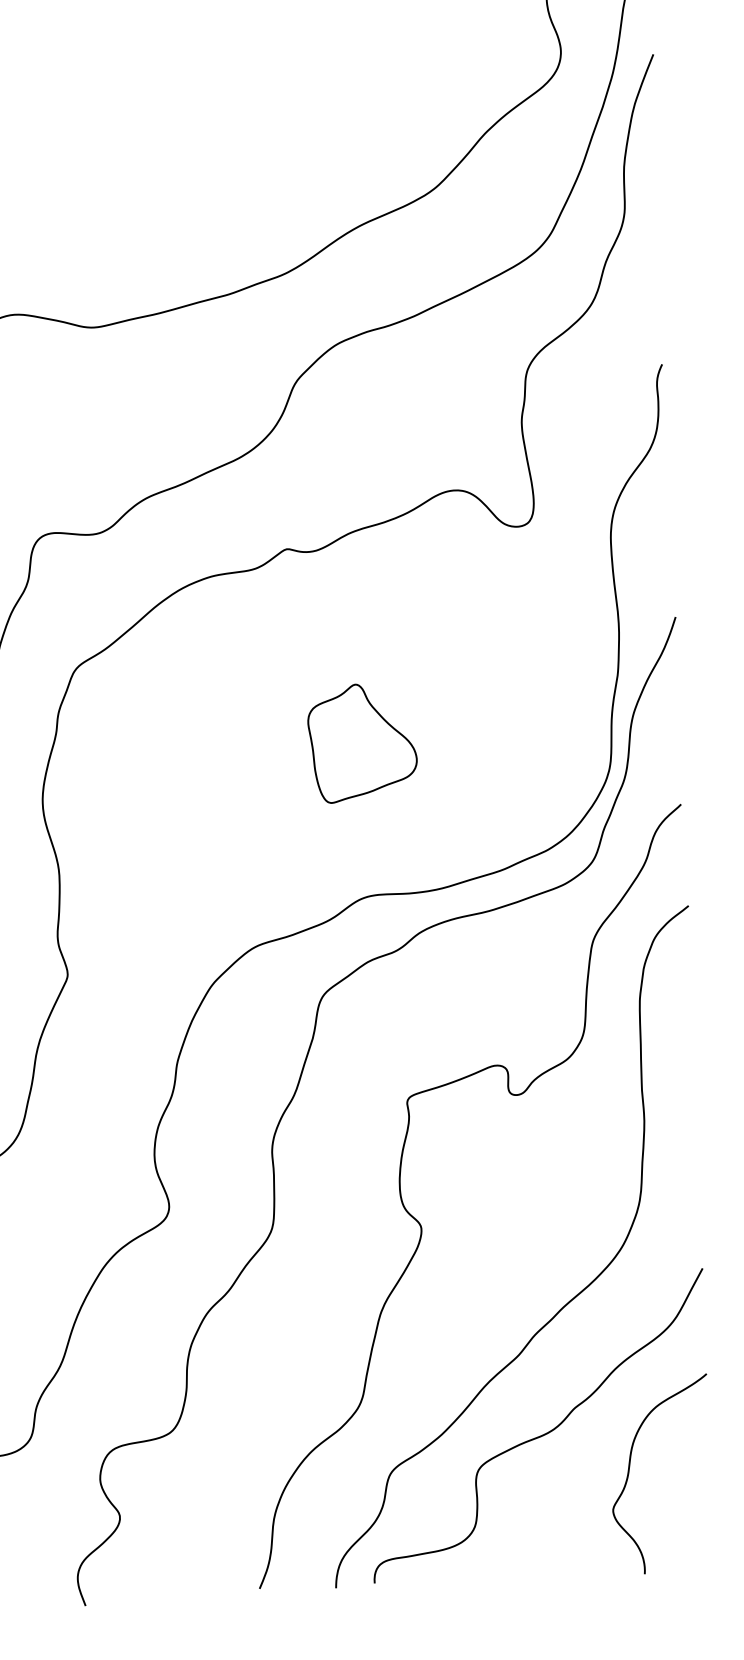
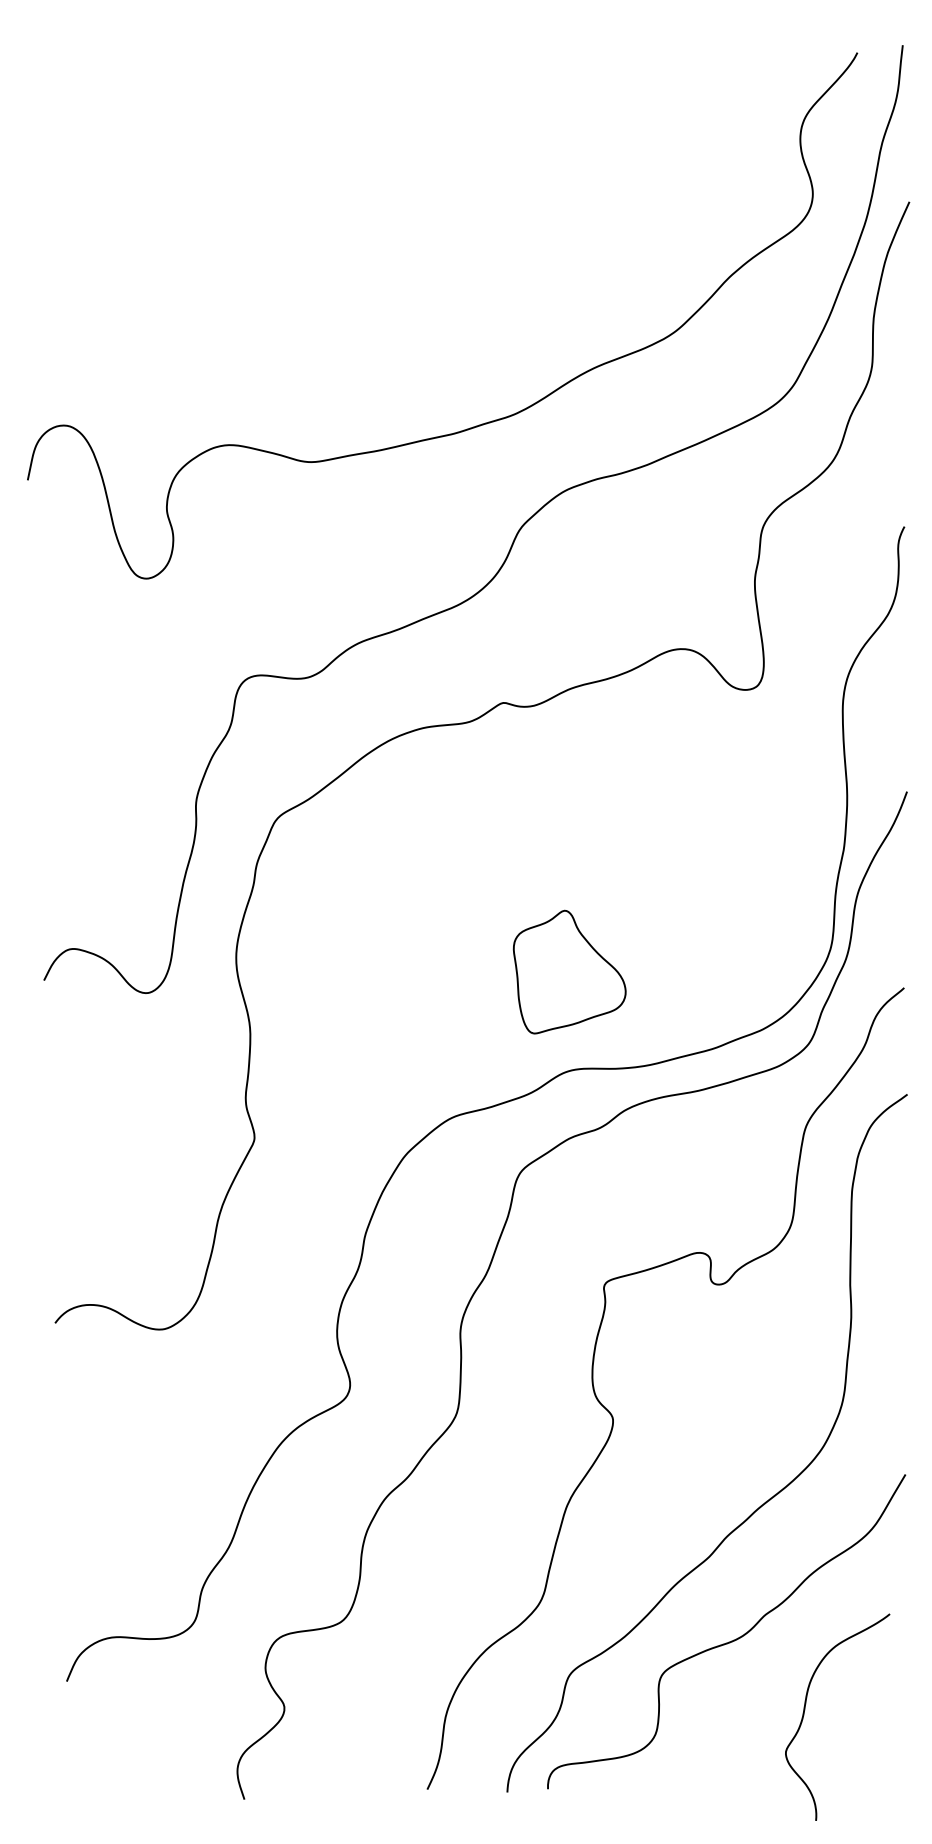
part: (362, 742) -> (569, 971), moved
curve: (630, 1469) -> (805, 1710), moved

